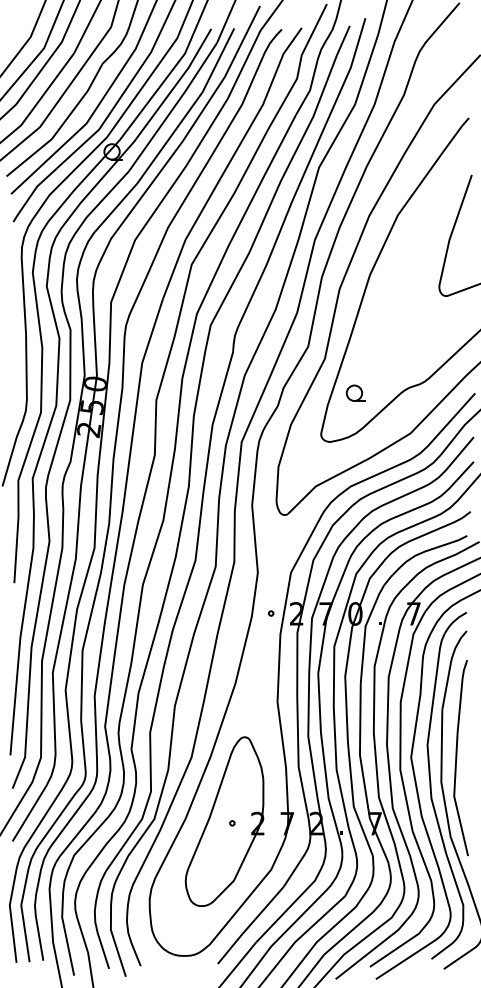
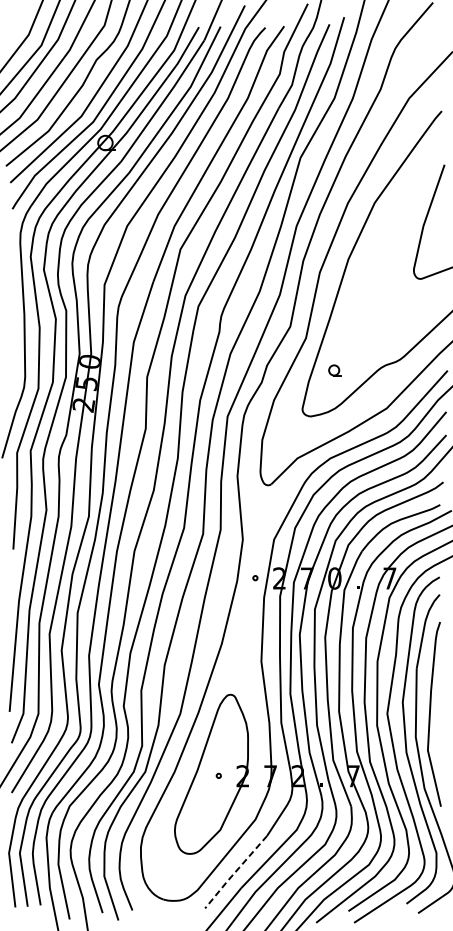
part: (355, 392) -> (334, 369), size x0.7
line: (249, 925) -> (234, 872), solid -> dashed

